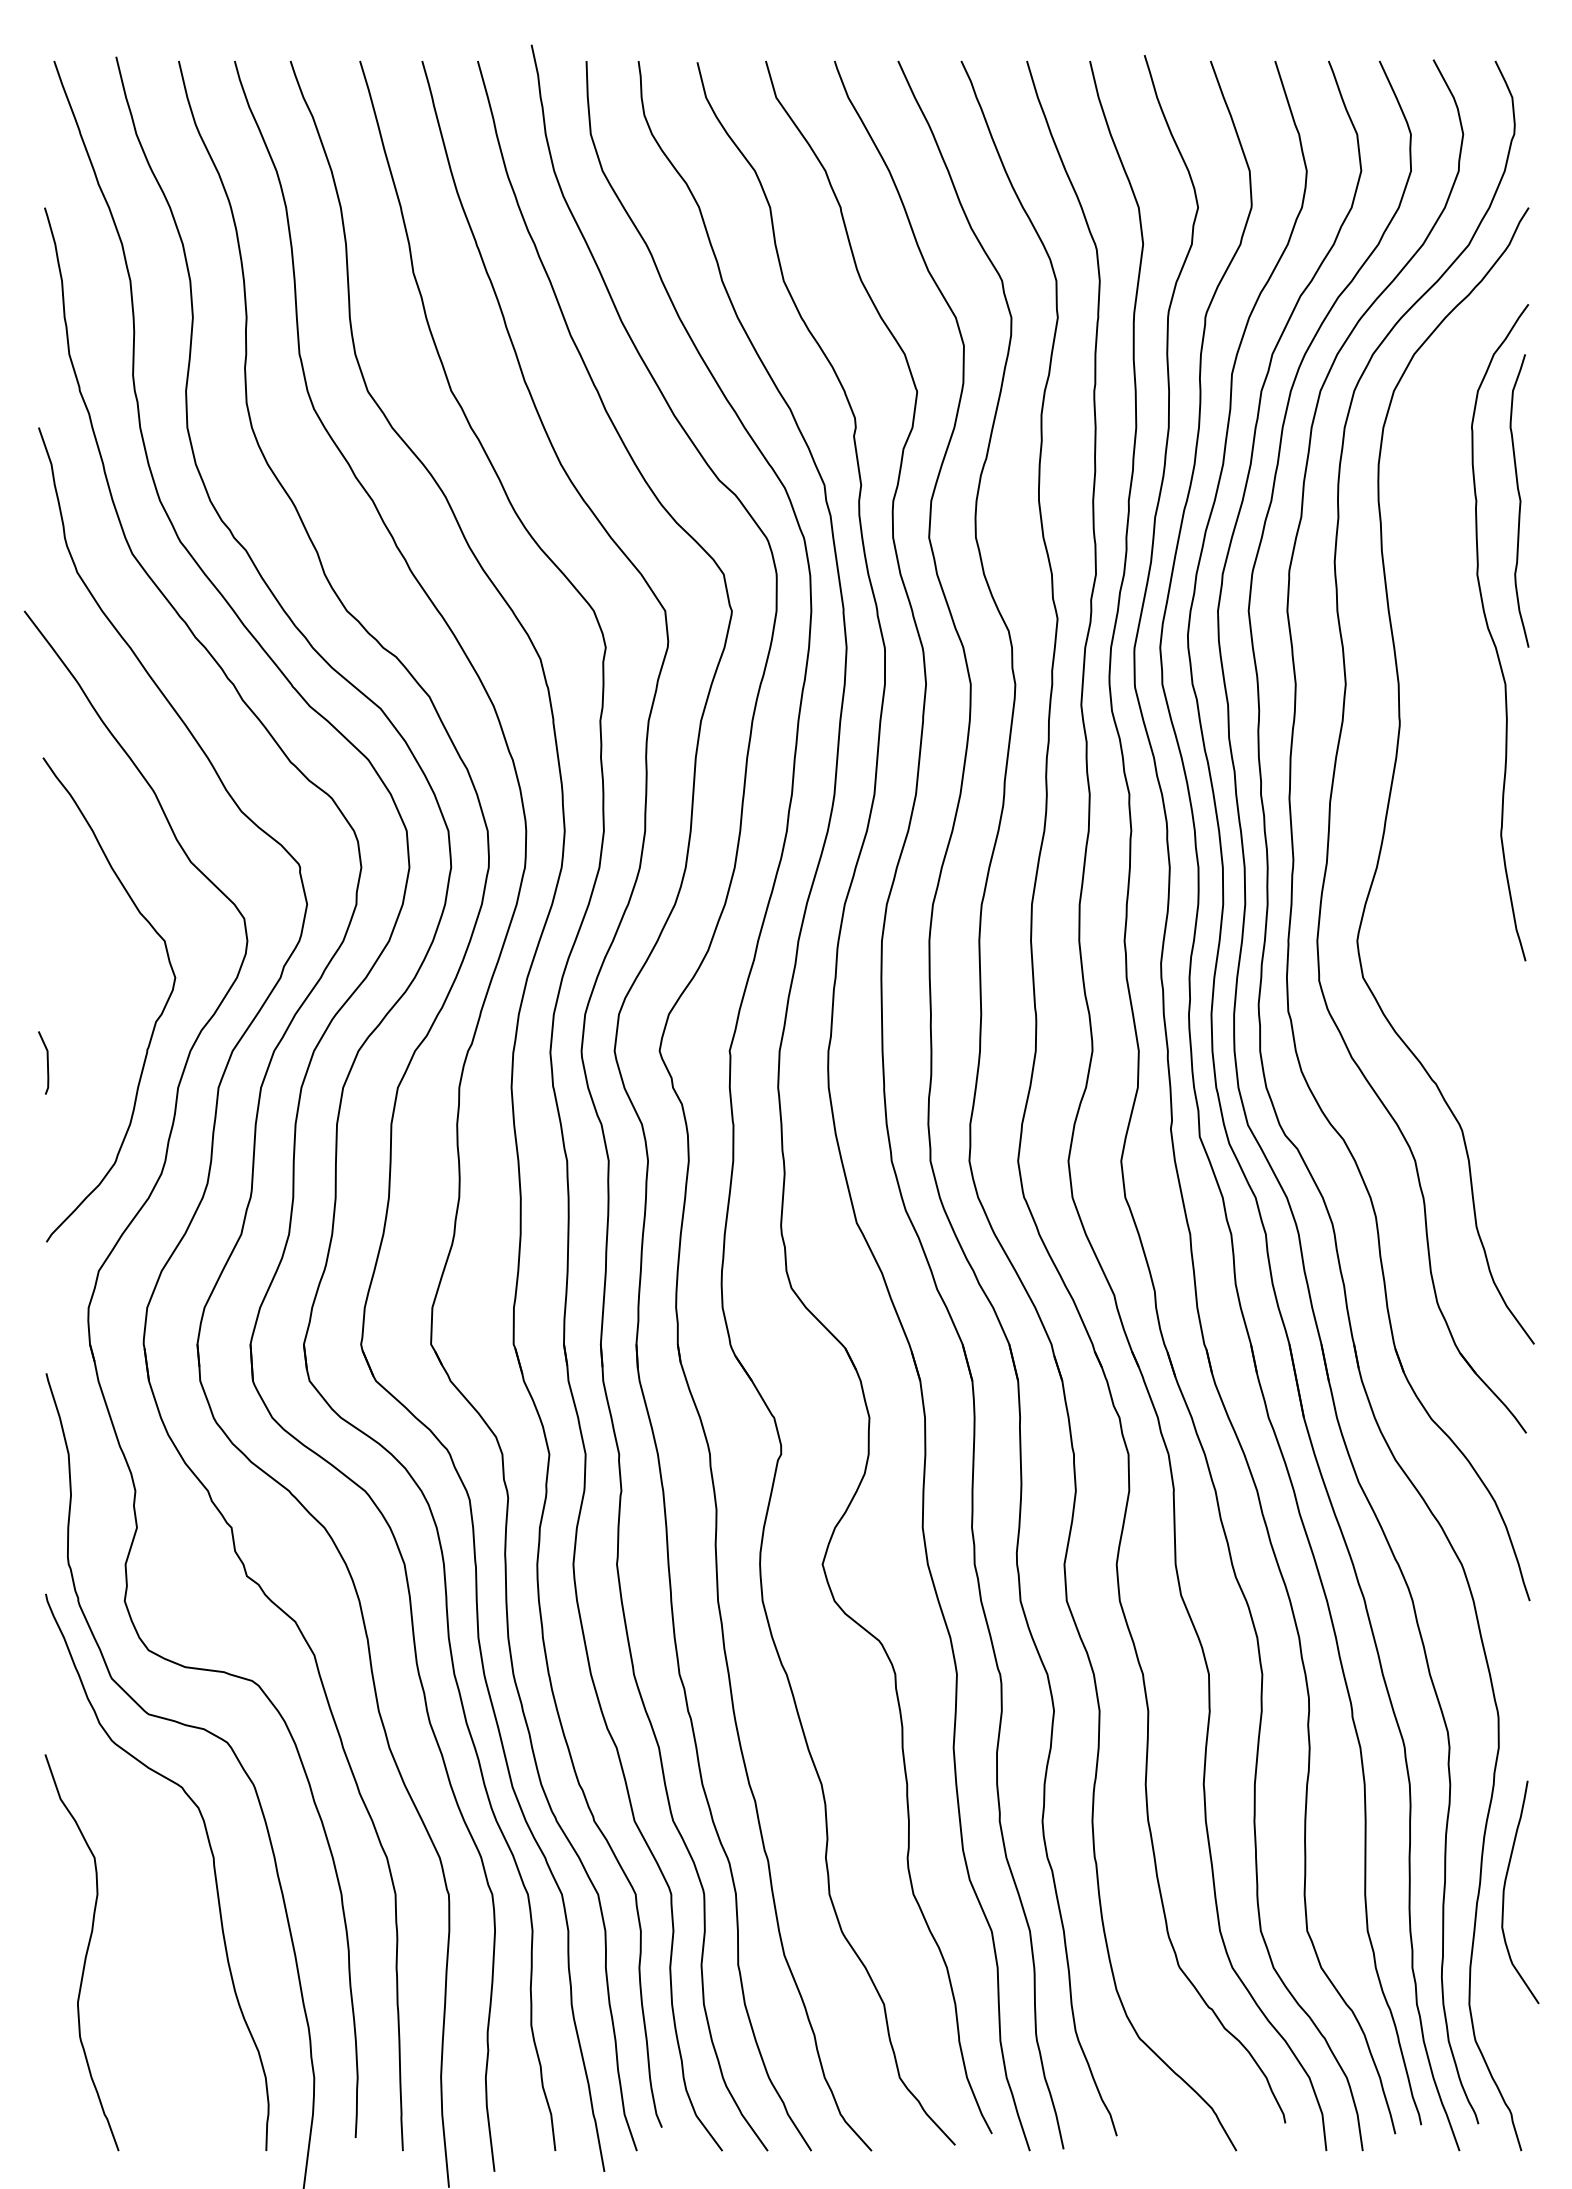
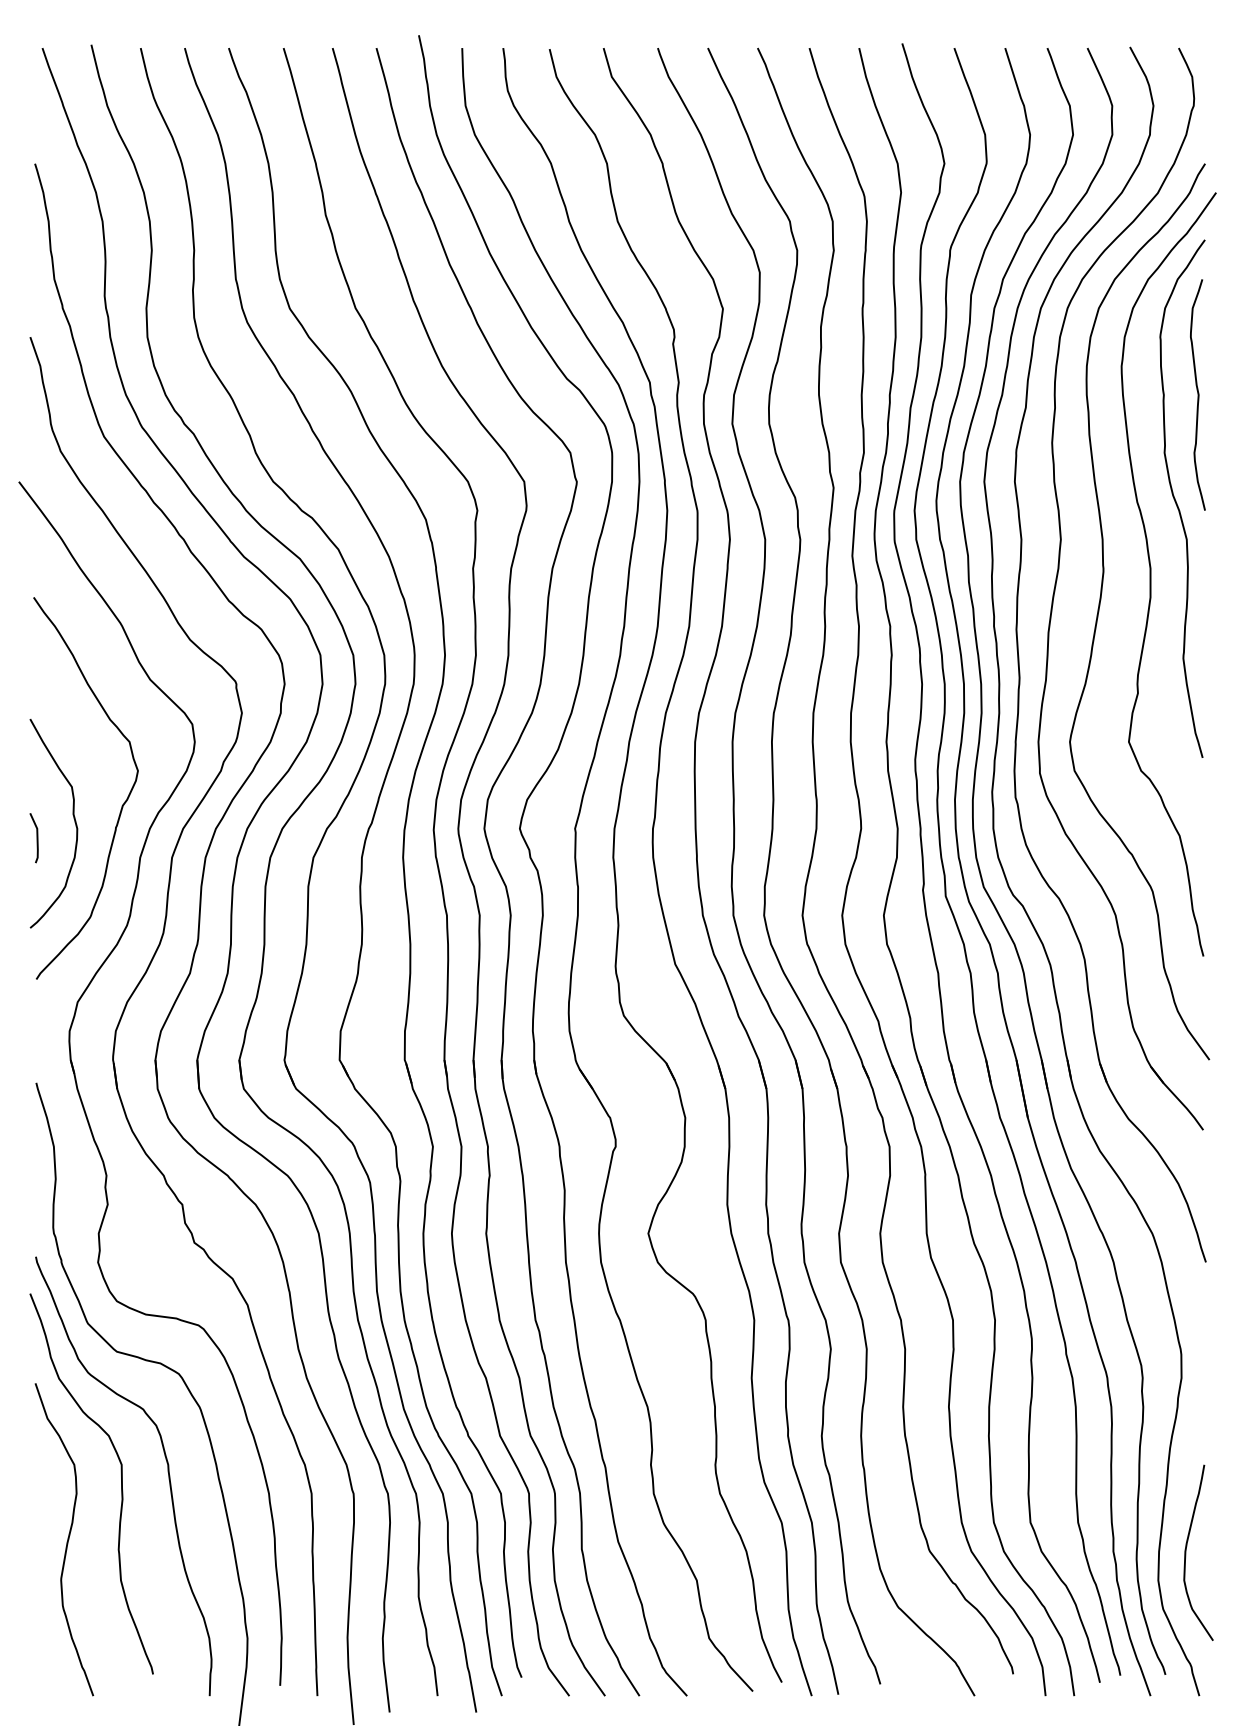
curve: (1460, 728) -> (1151, 574), added
curve: (93, 1037) -> (73, 818), added
curve: (154, 1881) -> (121, 1483), added
curve: (1505, 1887) -> (1186, 1548), moved

